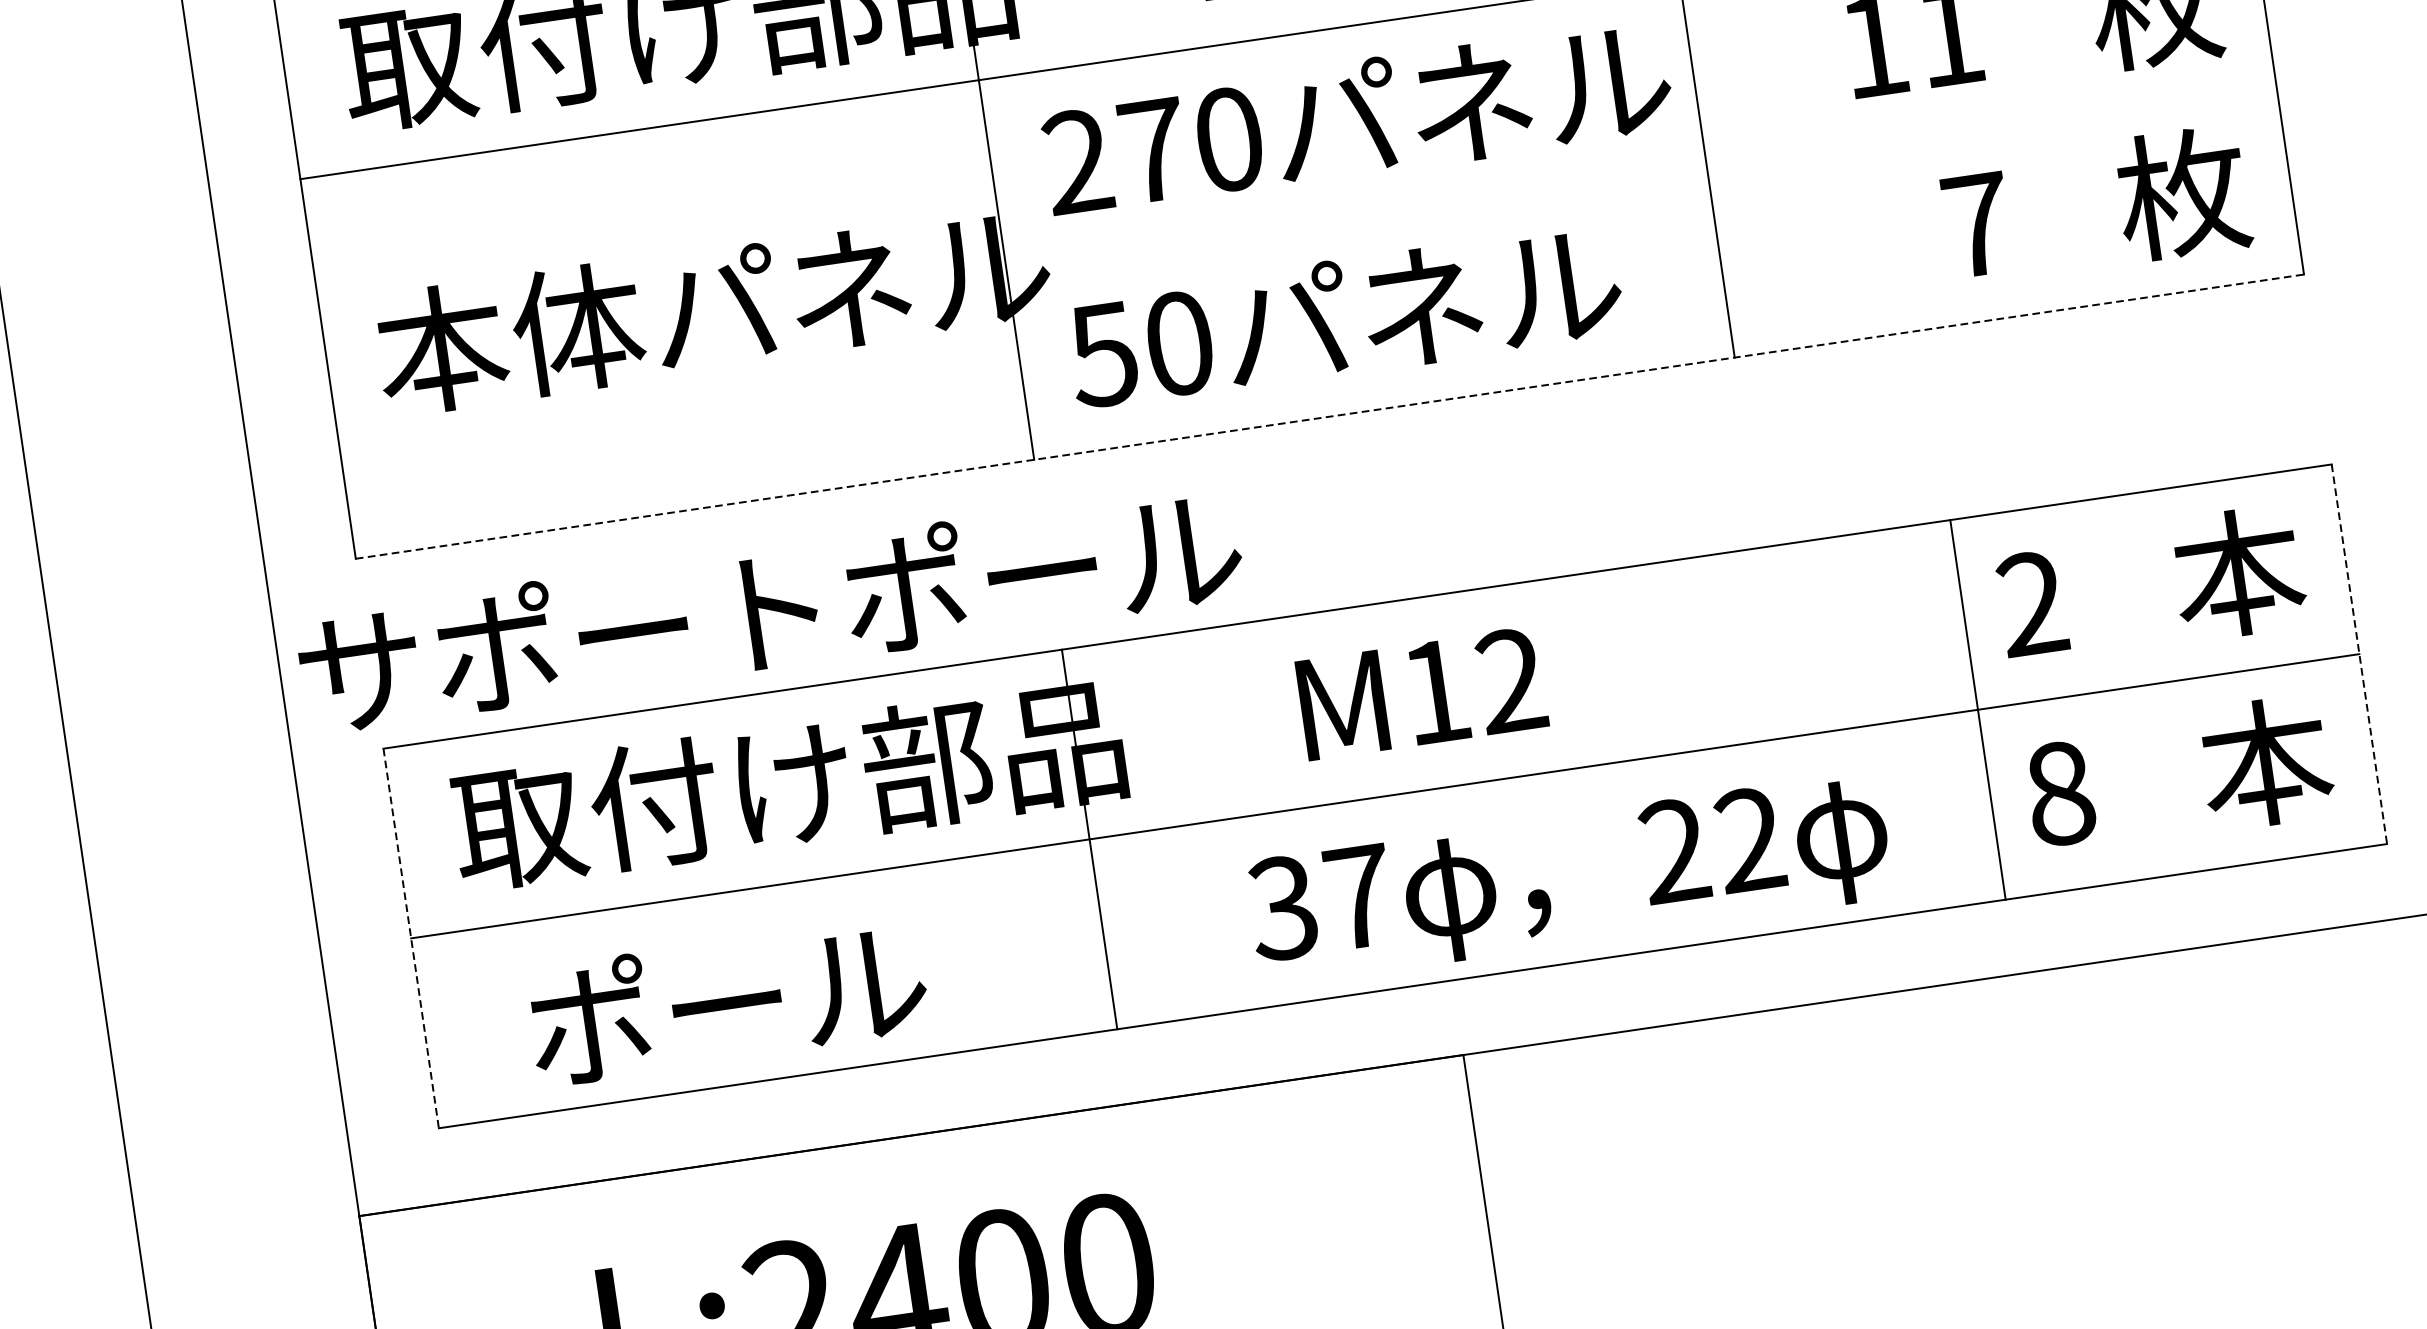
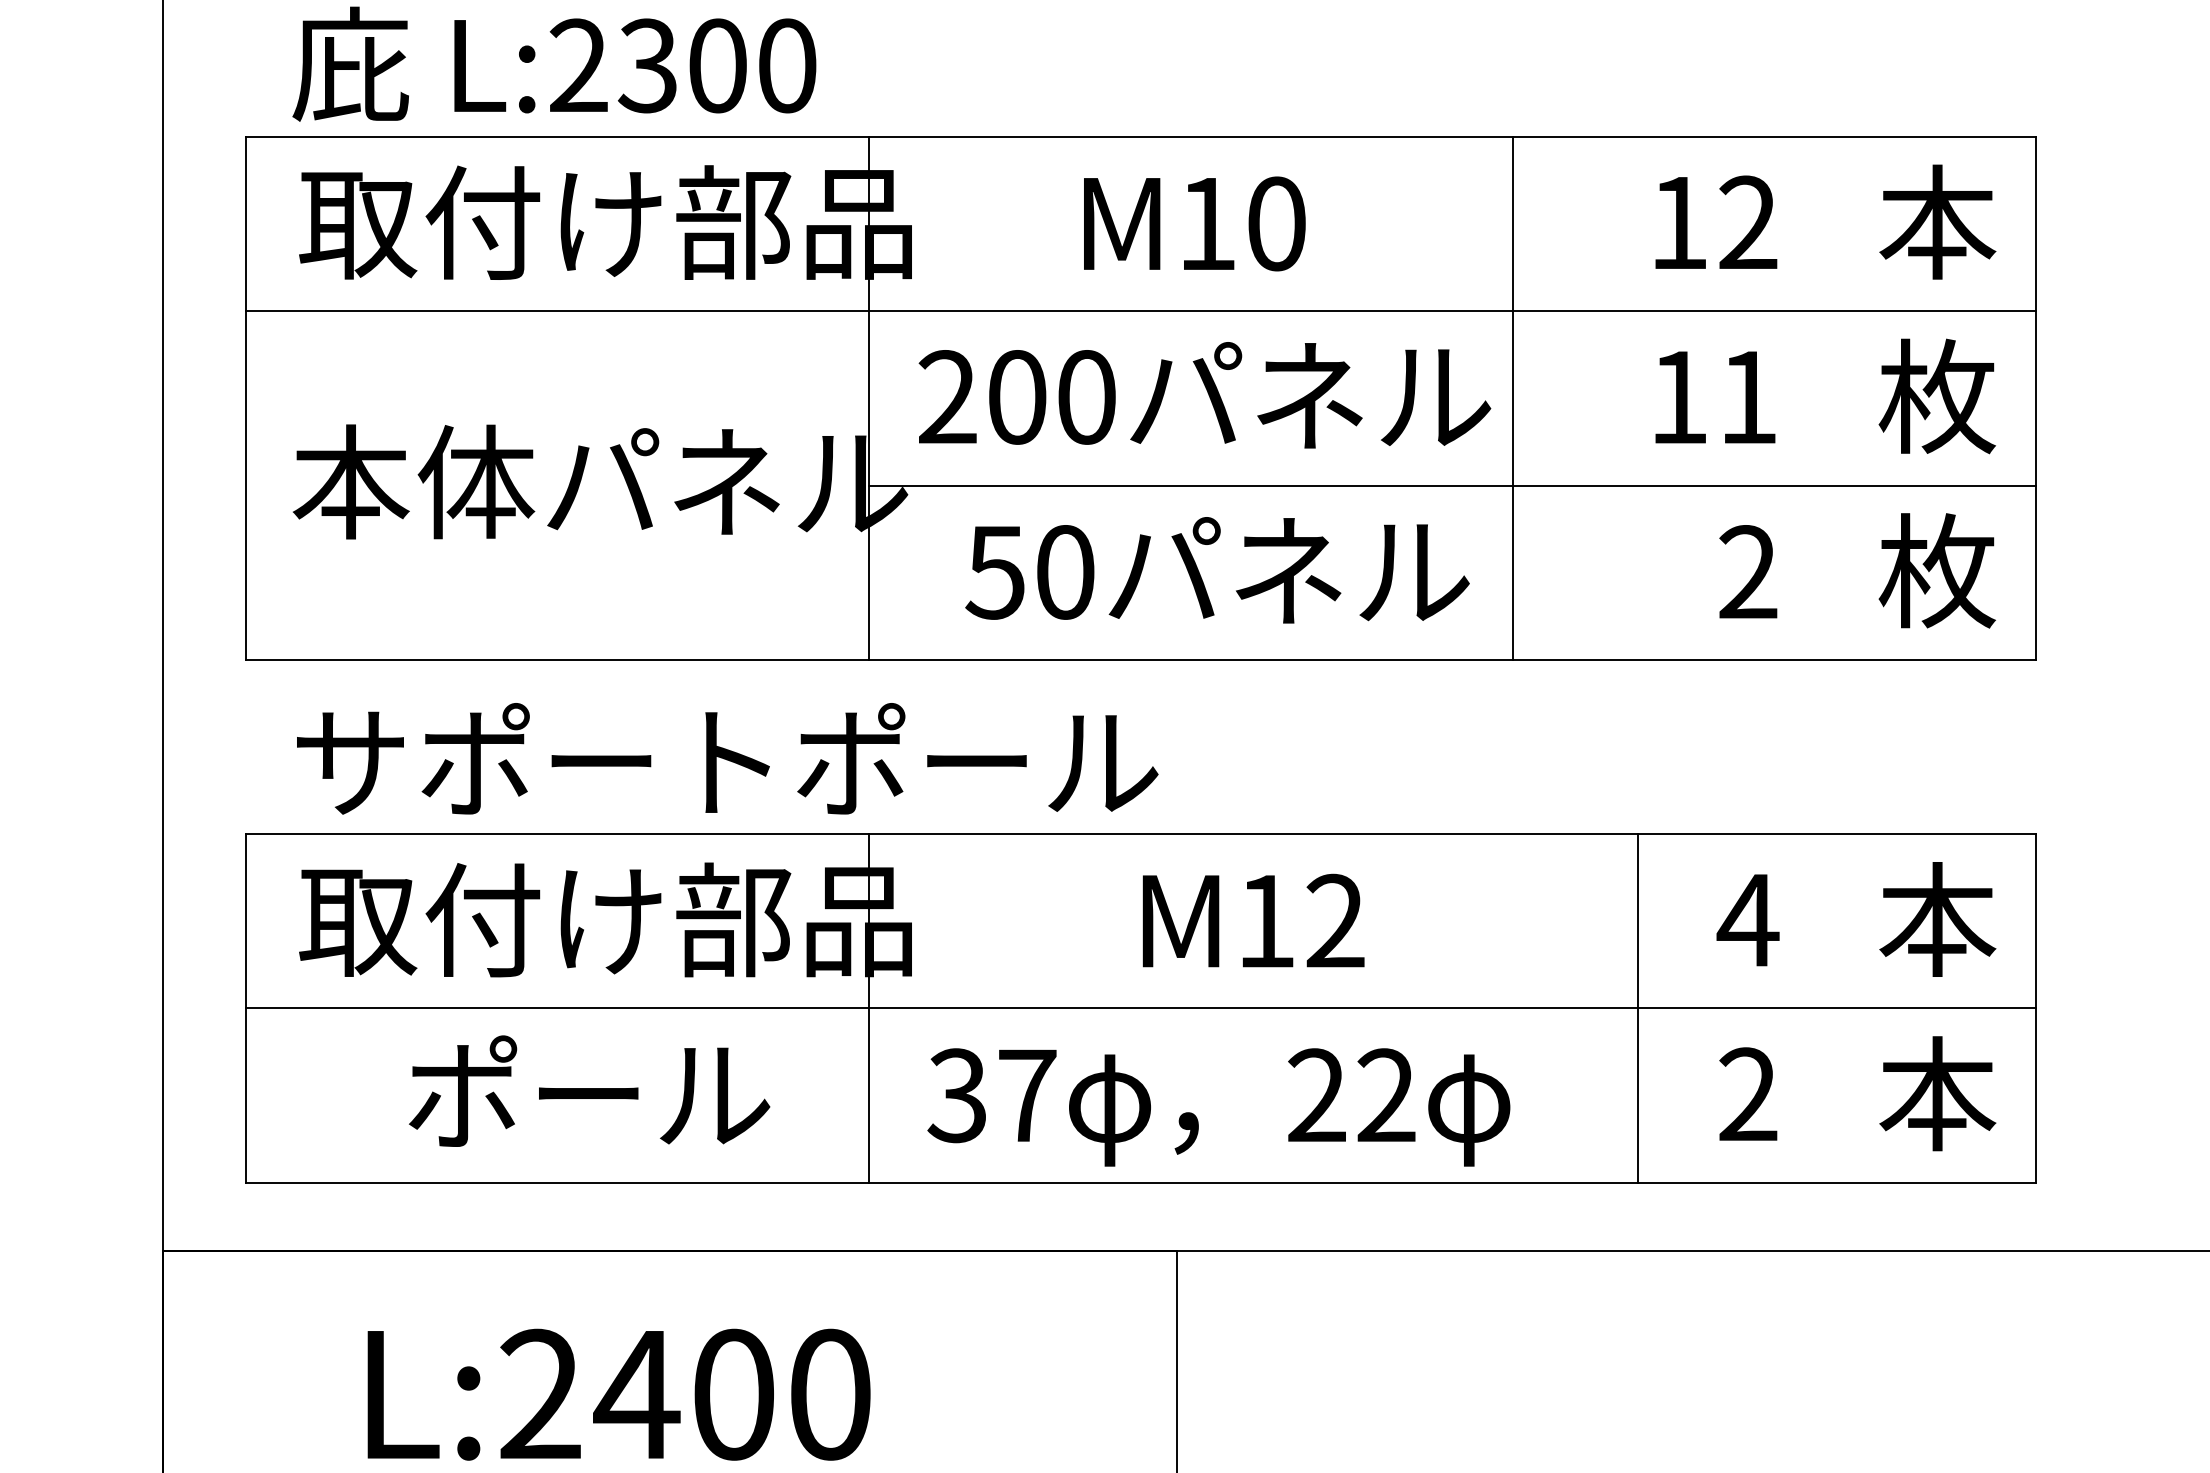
text: (1153, 150) -> (1017, 397), 270 -> 200
line: (1641, 177) -> (1452, 485), added
text: (1977, 224) -> (1748, 571), 7 -> 2
text: (1344, 317) -> (1217, 570), moved
line: (1330, 416) -> (1141, 659), dashed -> solid
text: (2031, 603) -> (1747, 919), 2 -> 4
text: (770, 608) -> (727, 758), moved
line: (2359, 655) -> (2035, 1009), dashed -> solid
text: (1421, 693) -> (1253, 920), moved
line: (1978, 709) -> (1638, 1008), moved
text: (2060, 793) -> (1748, 1094), 8 -> 2
text: (1569, 879) -> (1218, 1107), moved
line: (411, 939) -> (246, 1009), dashed -> solid
text: (727, 1000) -> (589, 1090), moved

